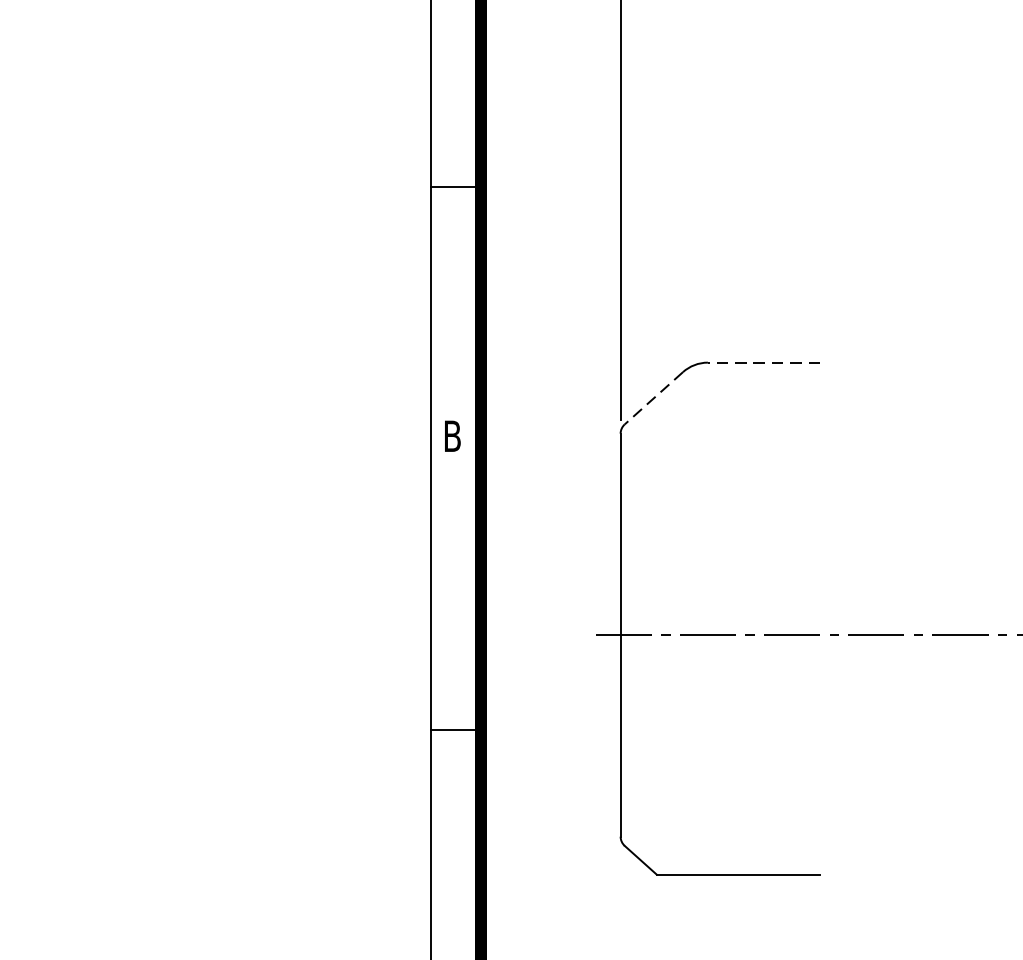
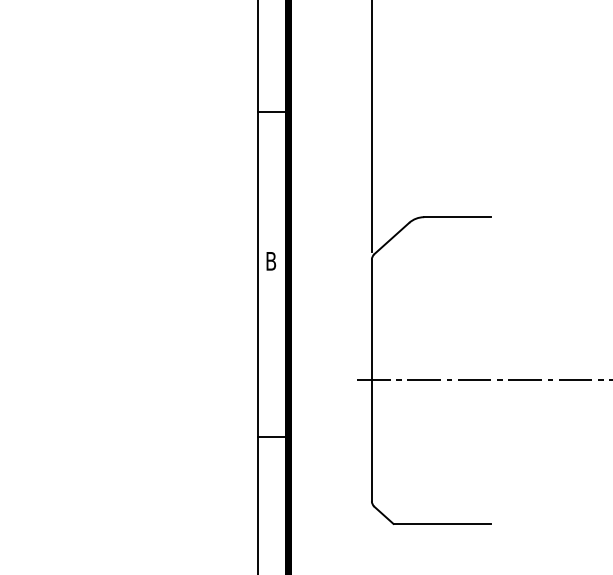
line: (763, 363) -> (457, 217), dashed -> solid
line: (653, 398) -> (391, 238), dashed -> solid

